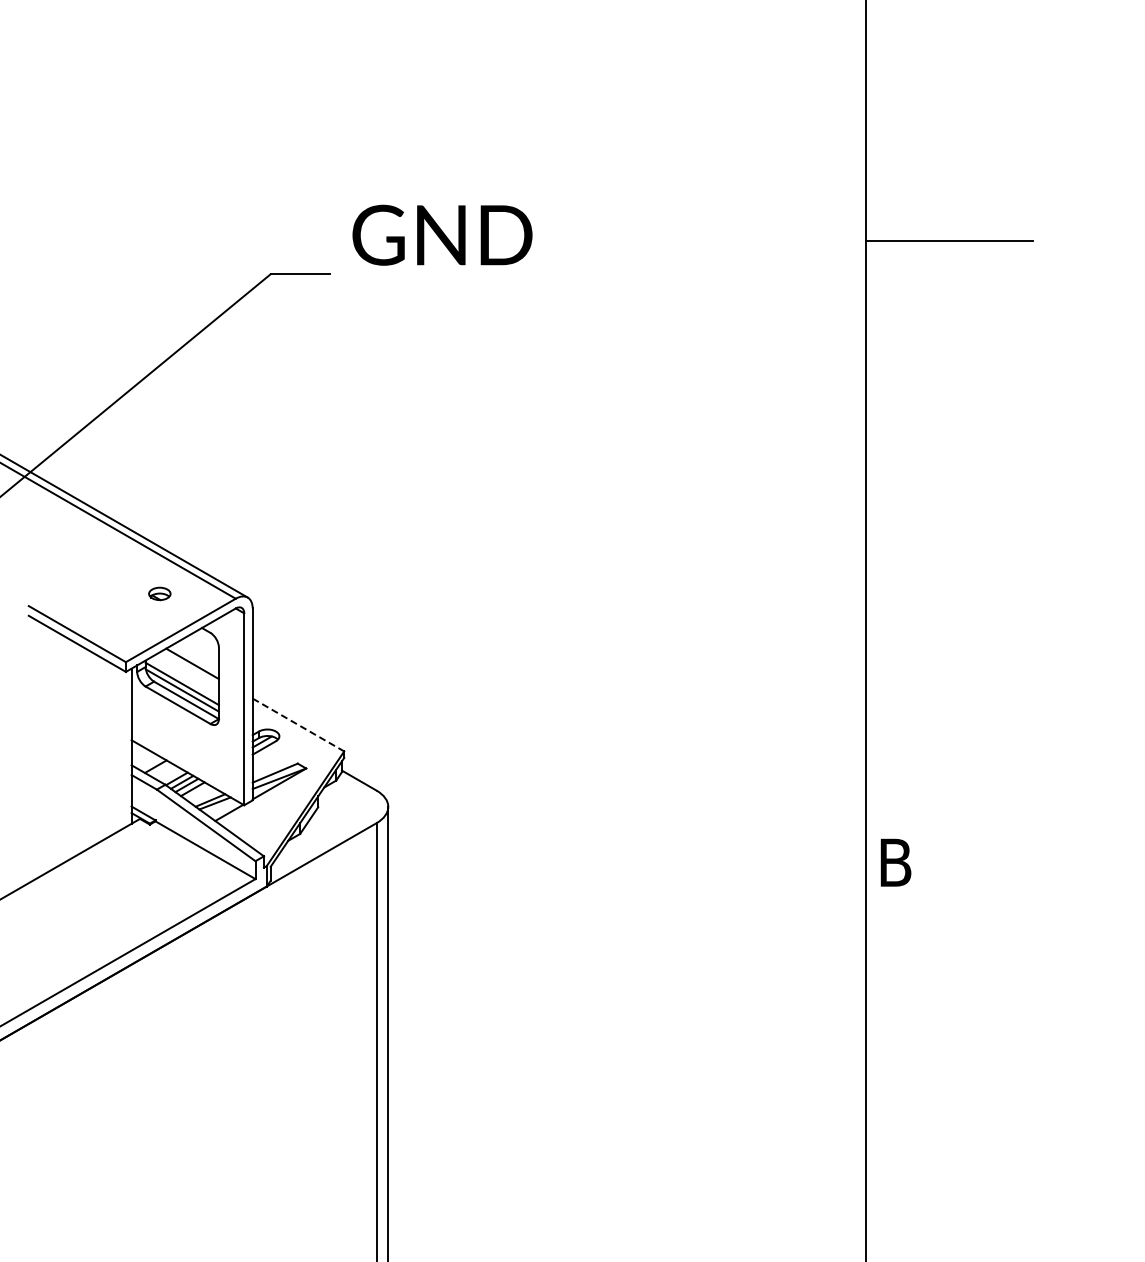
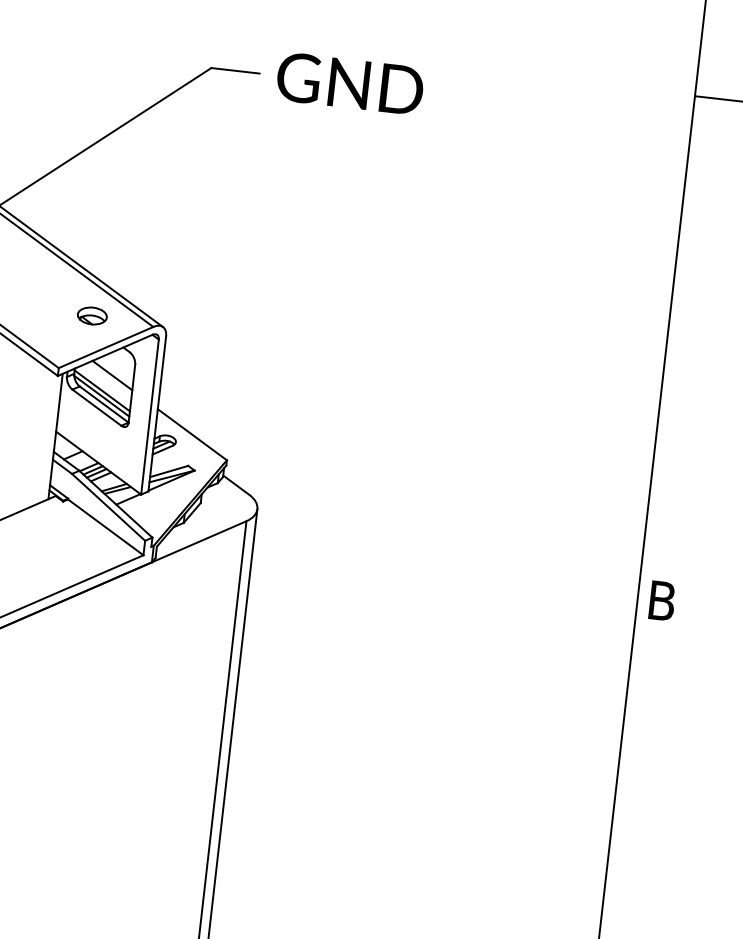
text: (442, 234) -> (350, 83), moved
part: (159, 593) -> (92, 315), size x1.67
line: (298, 725) -> (192, 435), dashed -> solid

